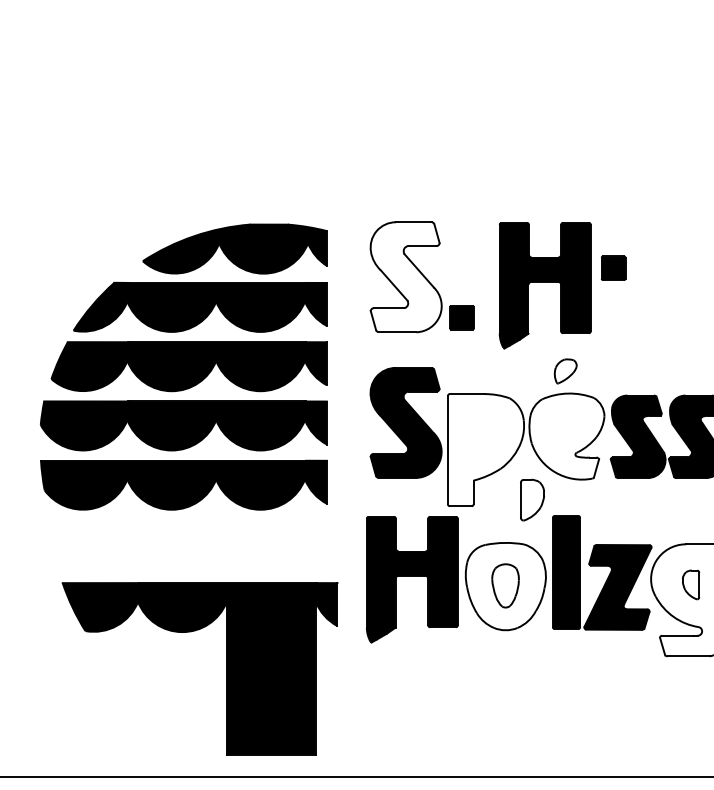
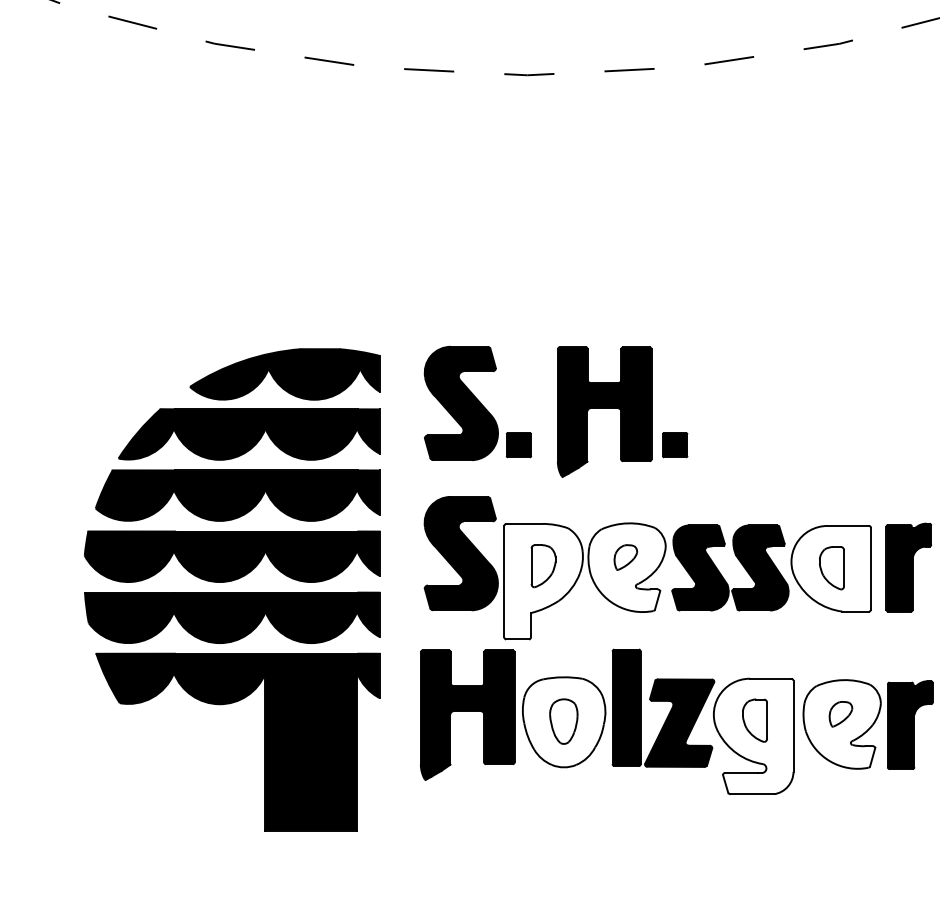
part: (613, 268) -> (675, 445), moved
fill: (405, 277) -> (460, 403), added
part: (565, 371) -> (625, 557), moved
part: (532, 500) -> (543, 566), moved
part: (690, 584) -> (754, 720), size x1.43
part: (225, 668) -> (264, 741), moved

